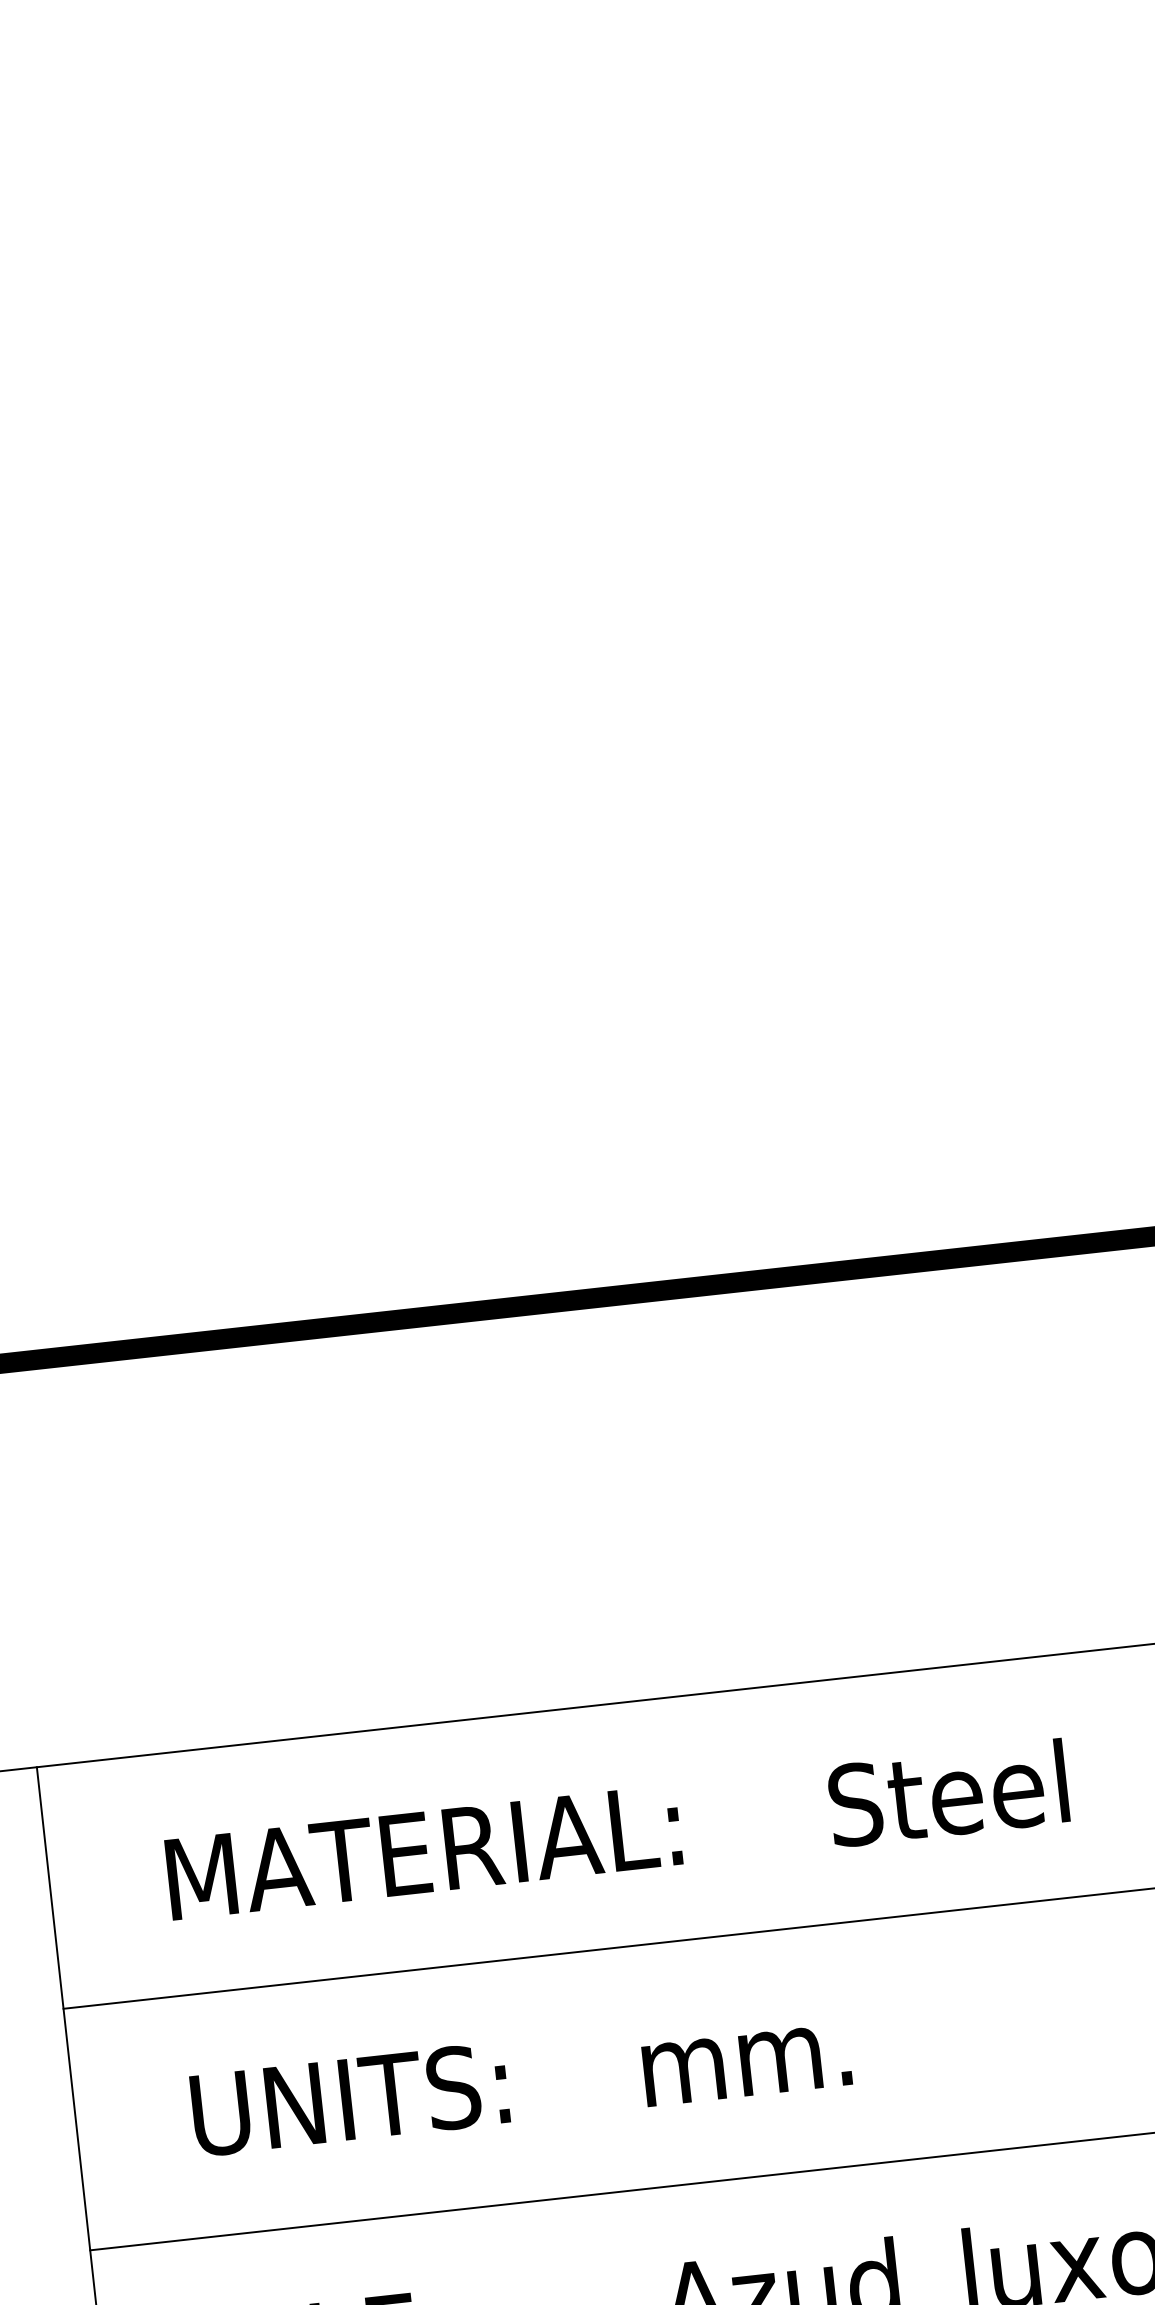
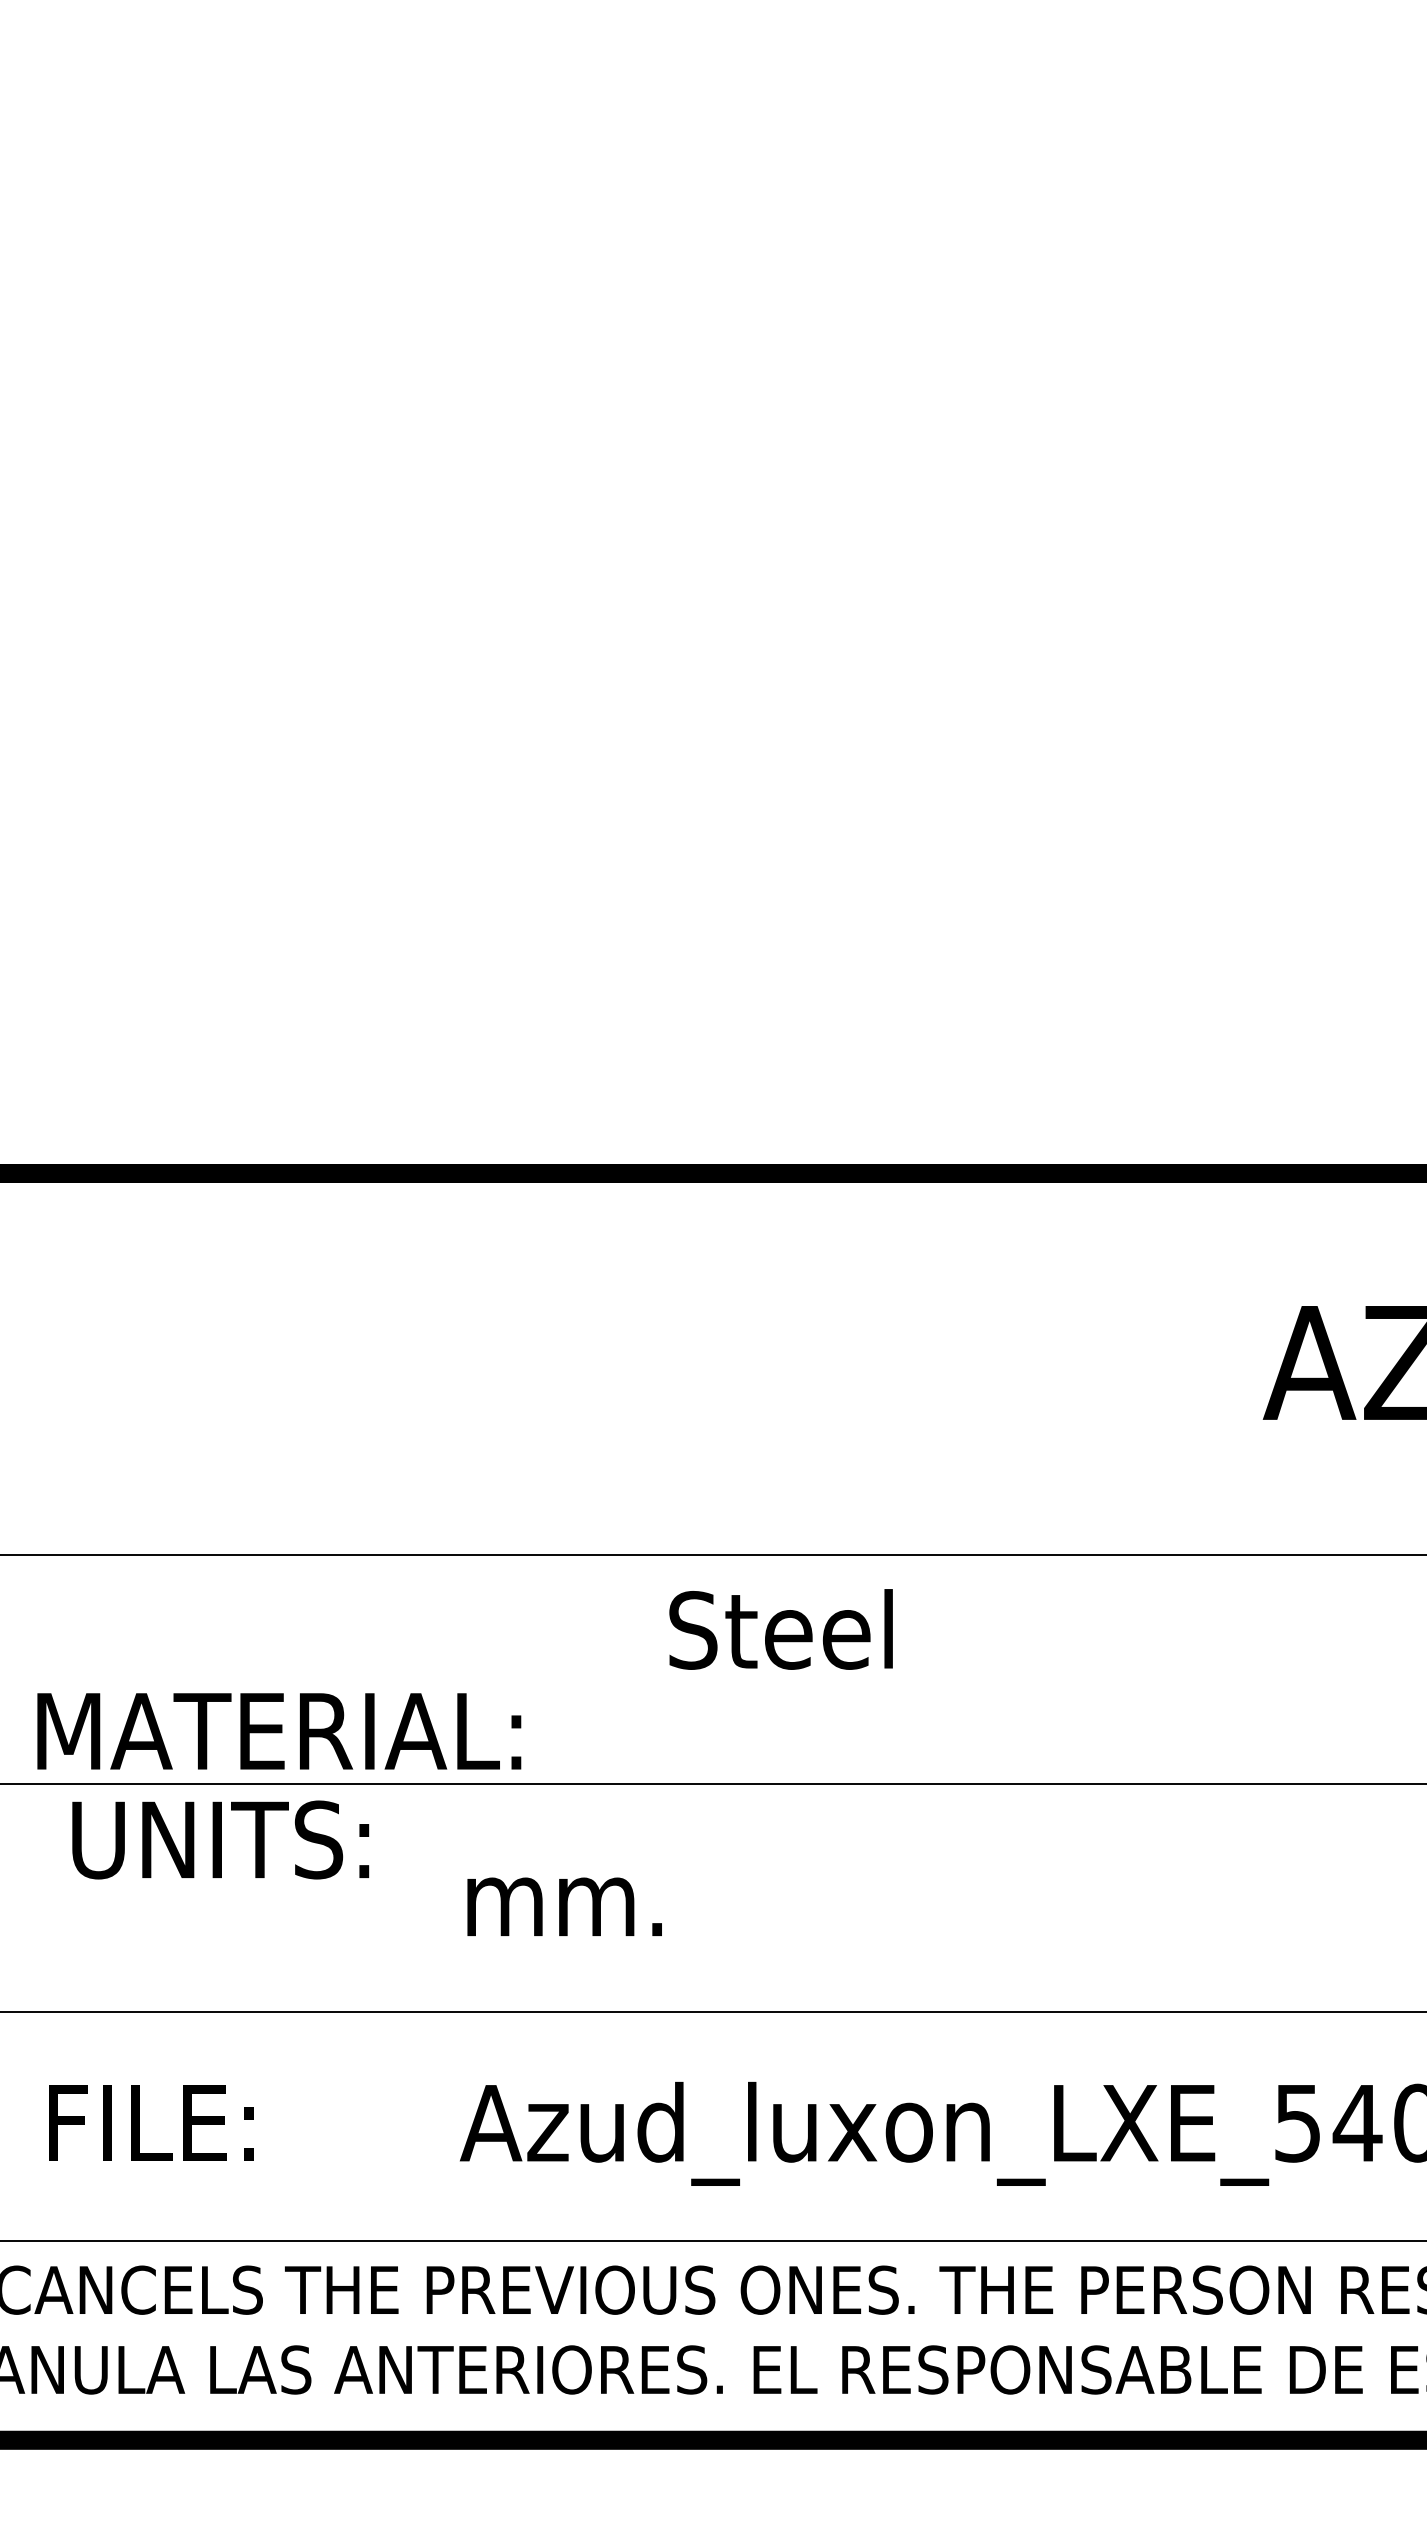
text: (947, 1793) -> (780, 1629), moved
text: (424, 1852) -> (279, 1731), moved
text: (349, 2098) -> (220, 1839), moved

